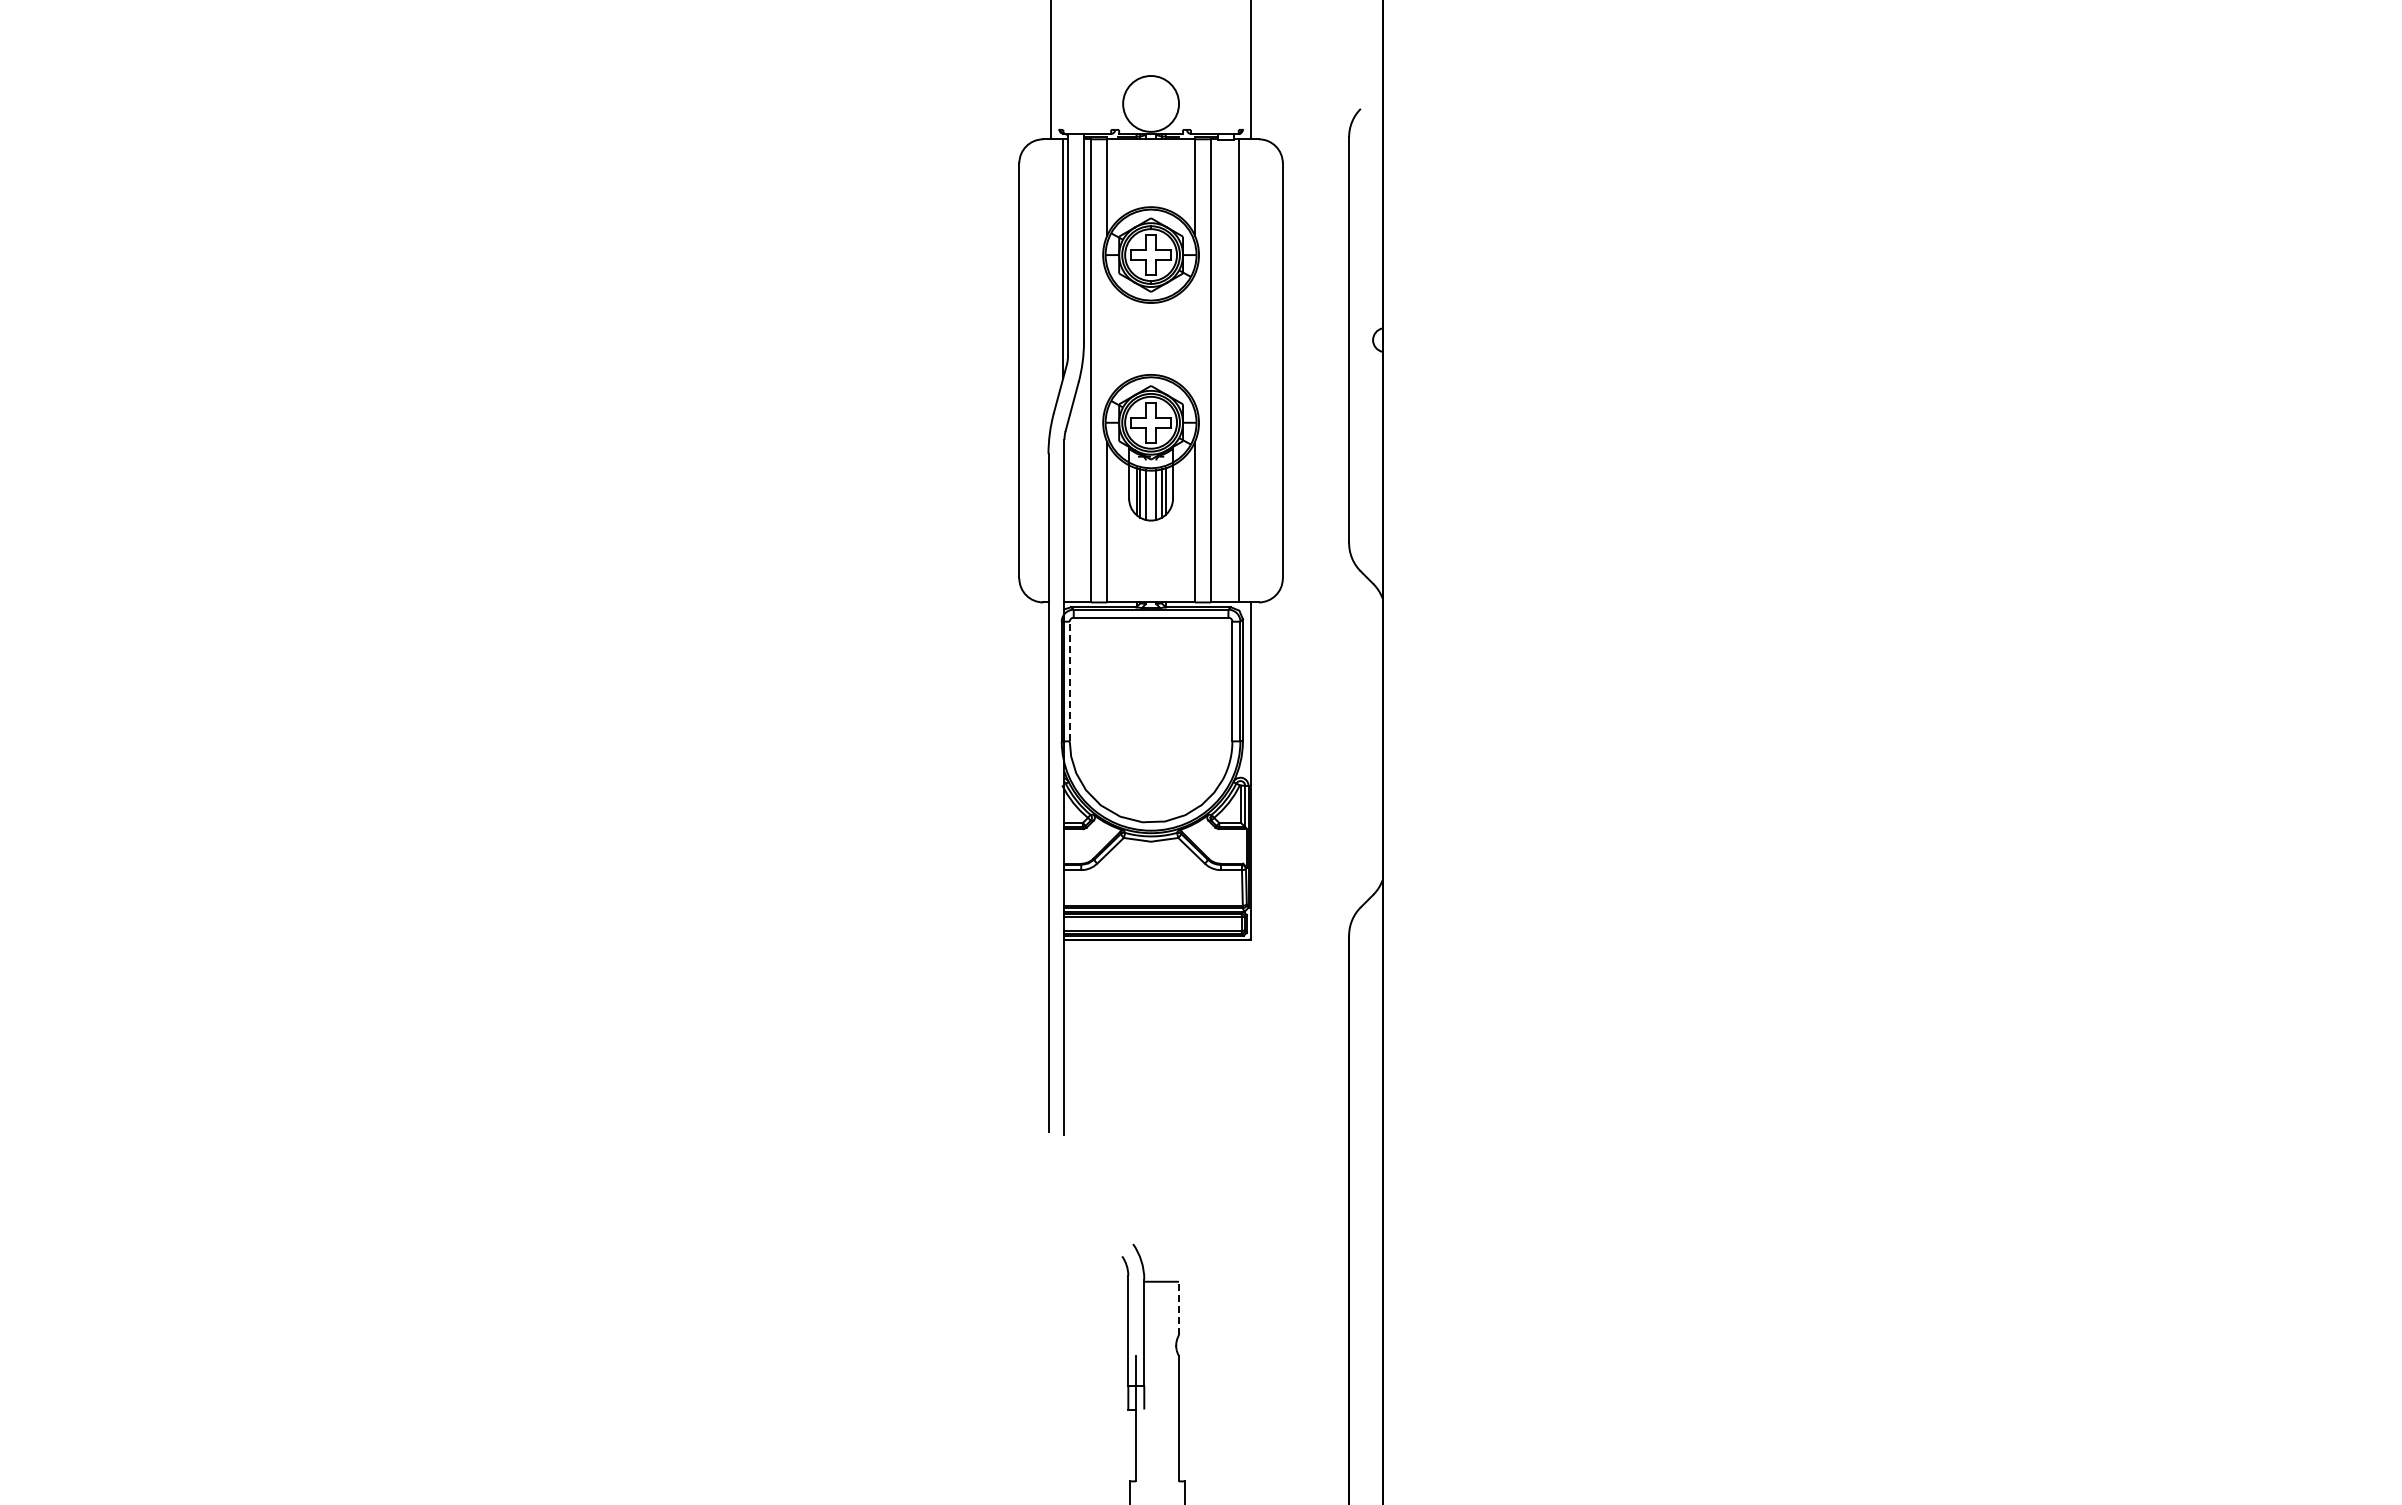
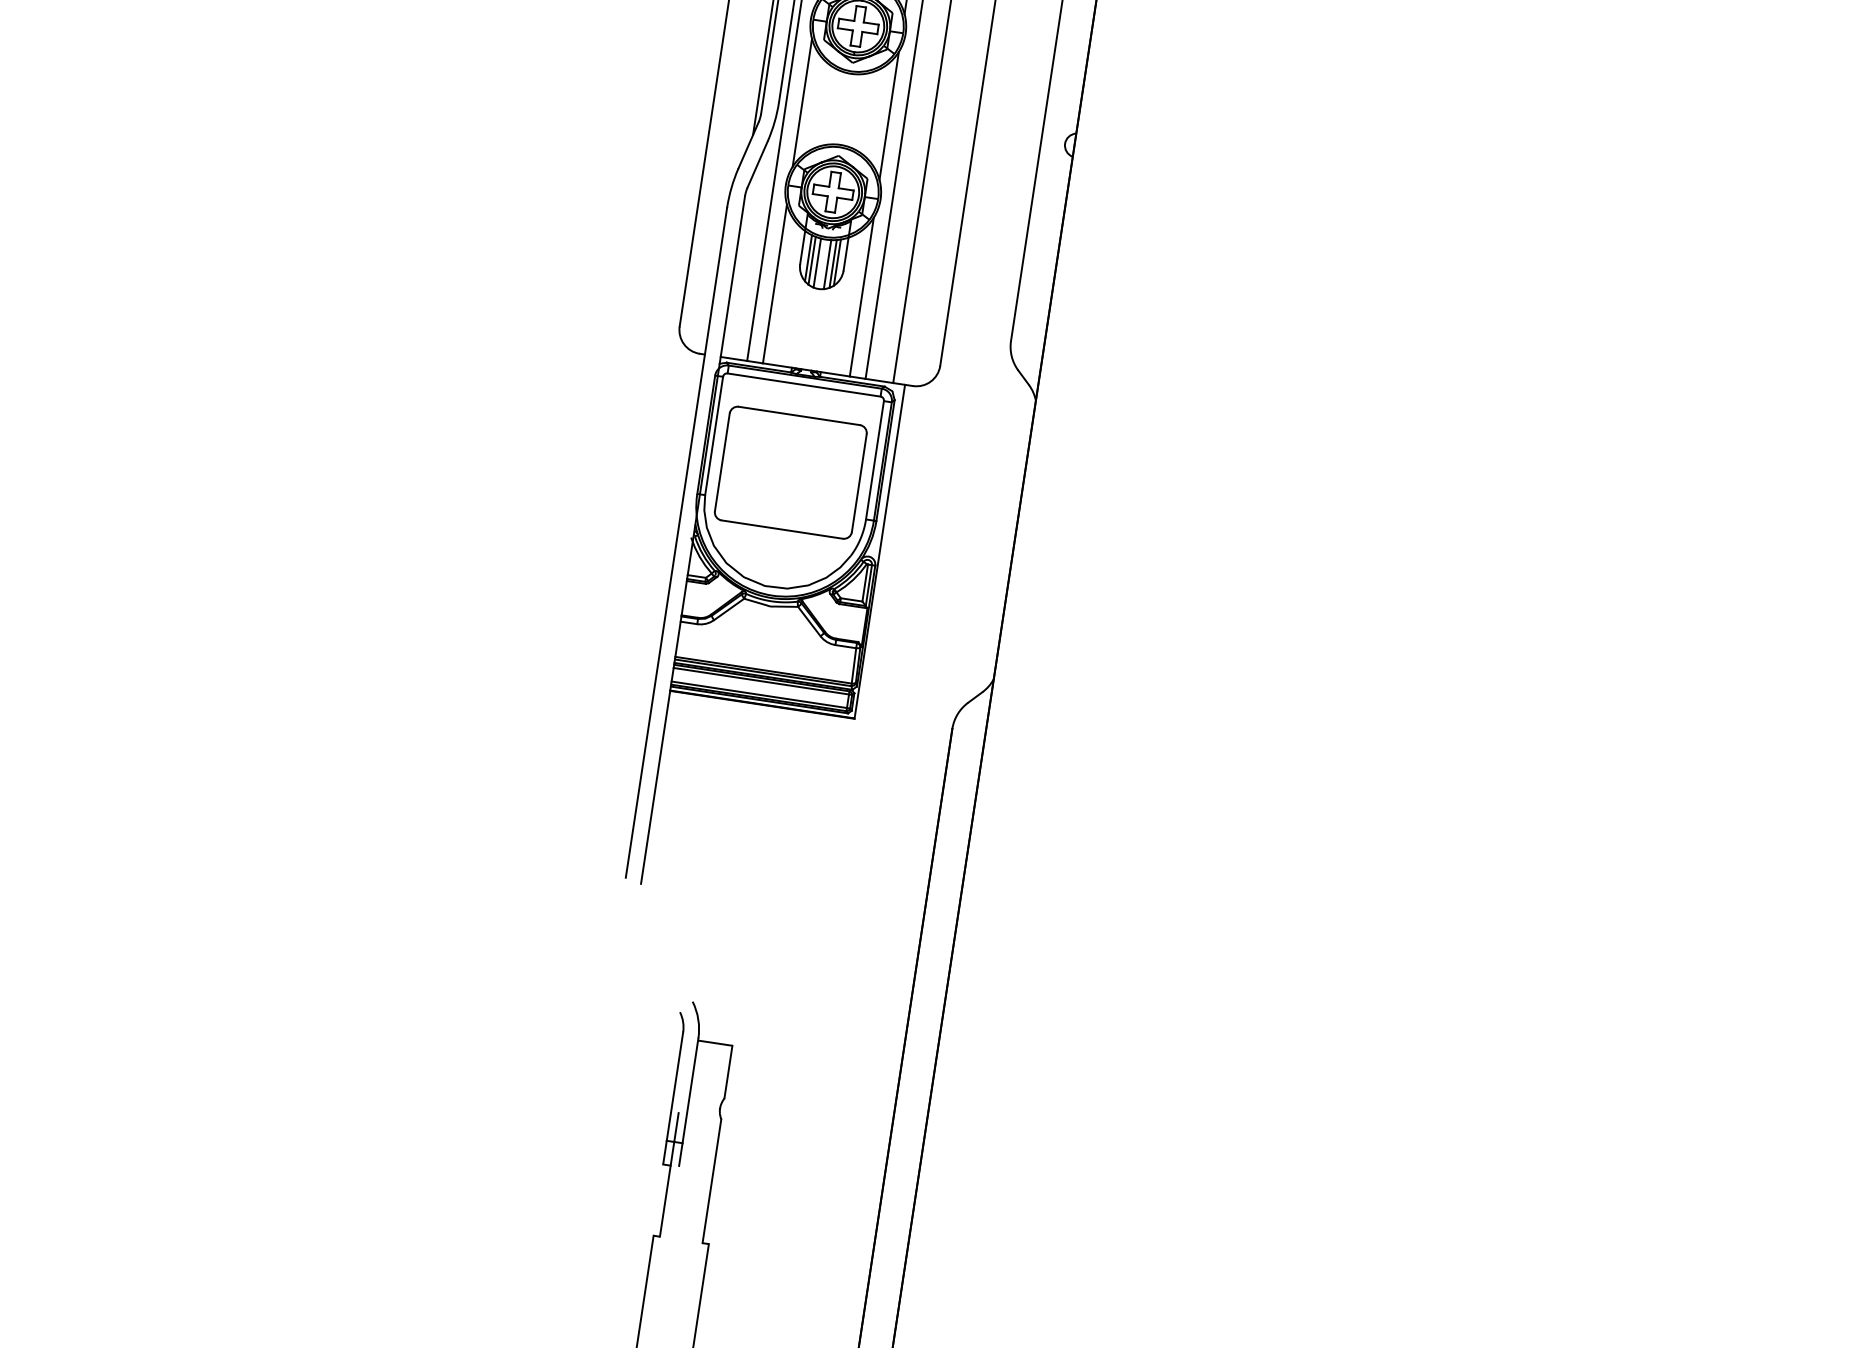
line: (1107, 338) -> (802, 102), added
line: (1195, 338) -> (889, 115), added
line: (1069, 681) -> (713, 435), dashed -> solid
part: (1151, 706) -> (791, 472), added
line: (1179, 1308) -> (728, 1072), dashed -> solid

